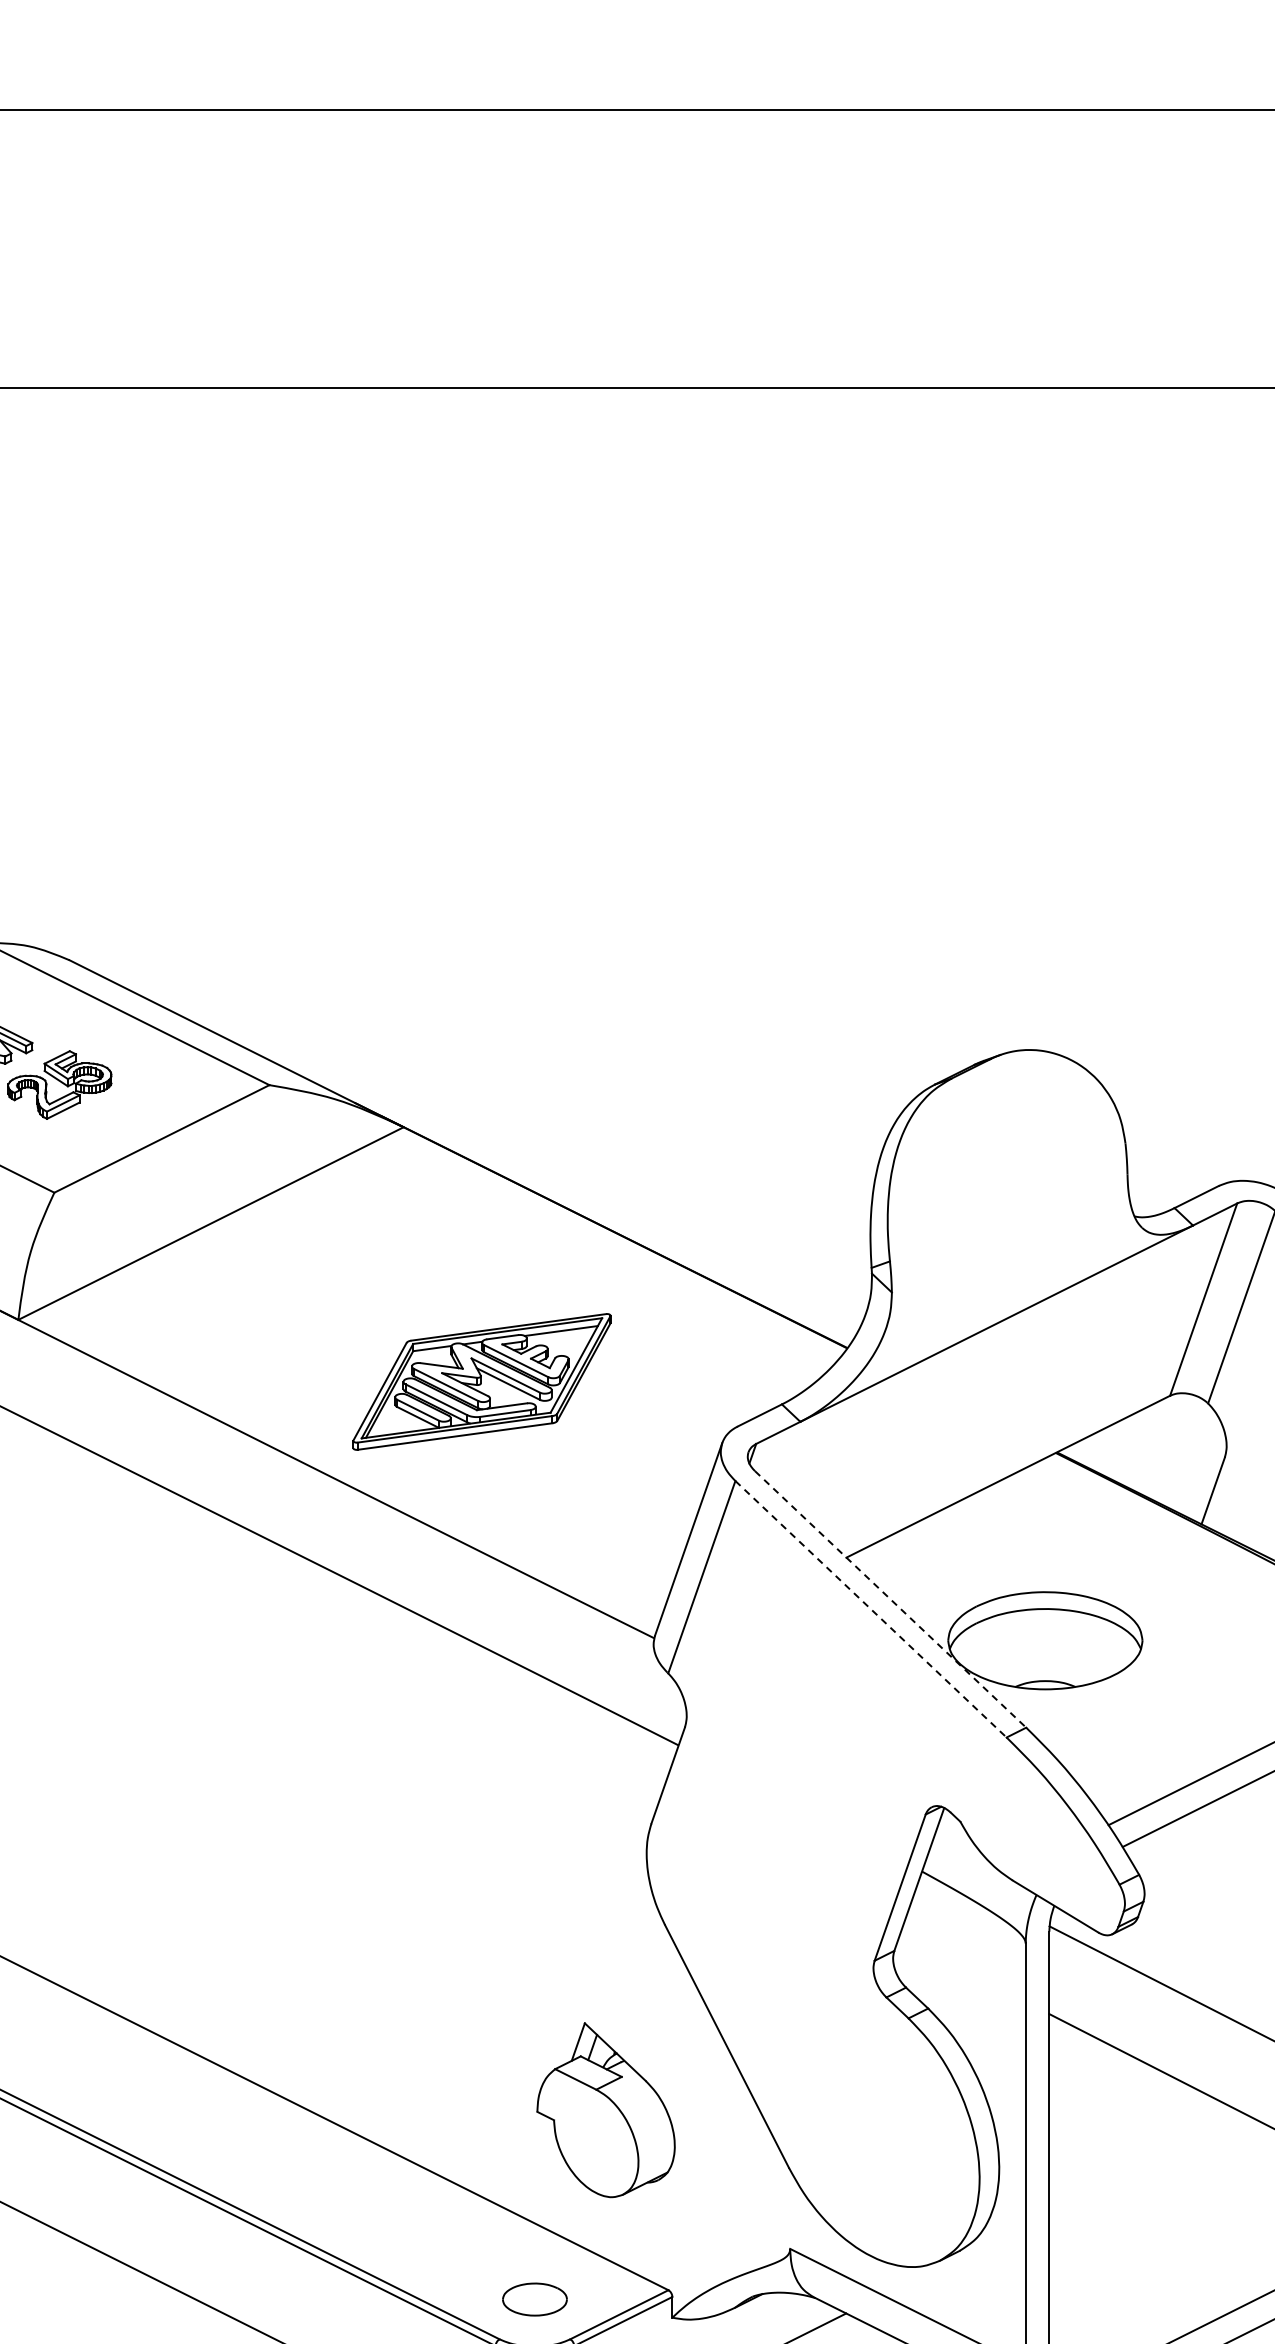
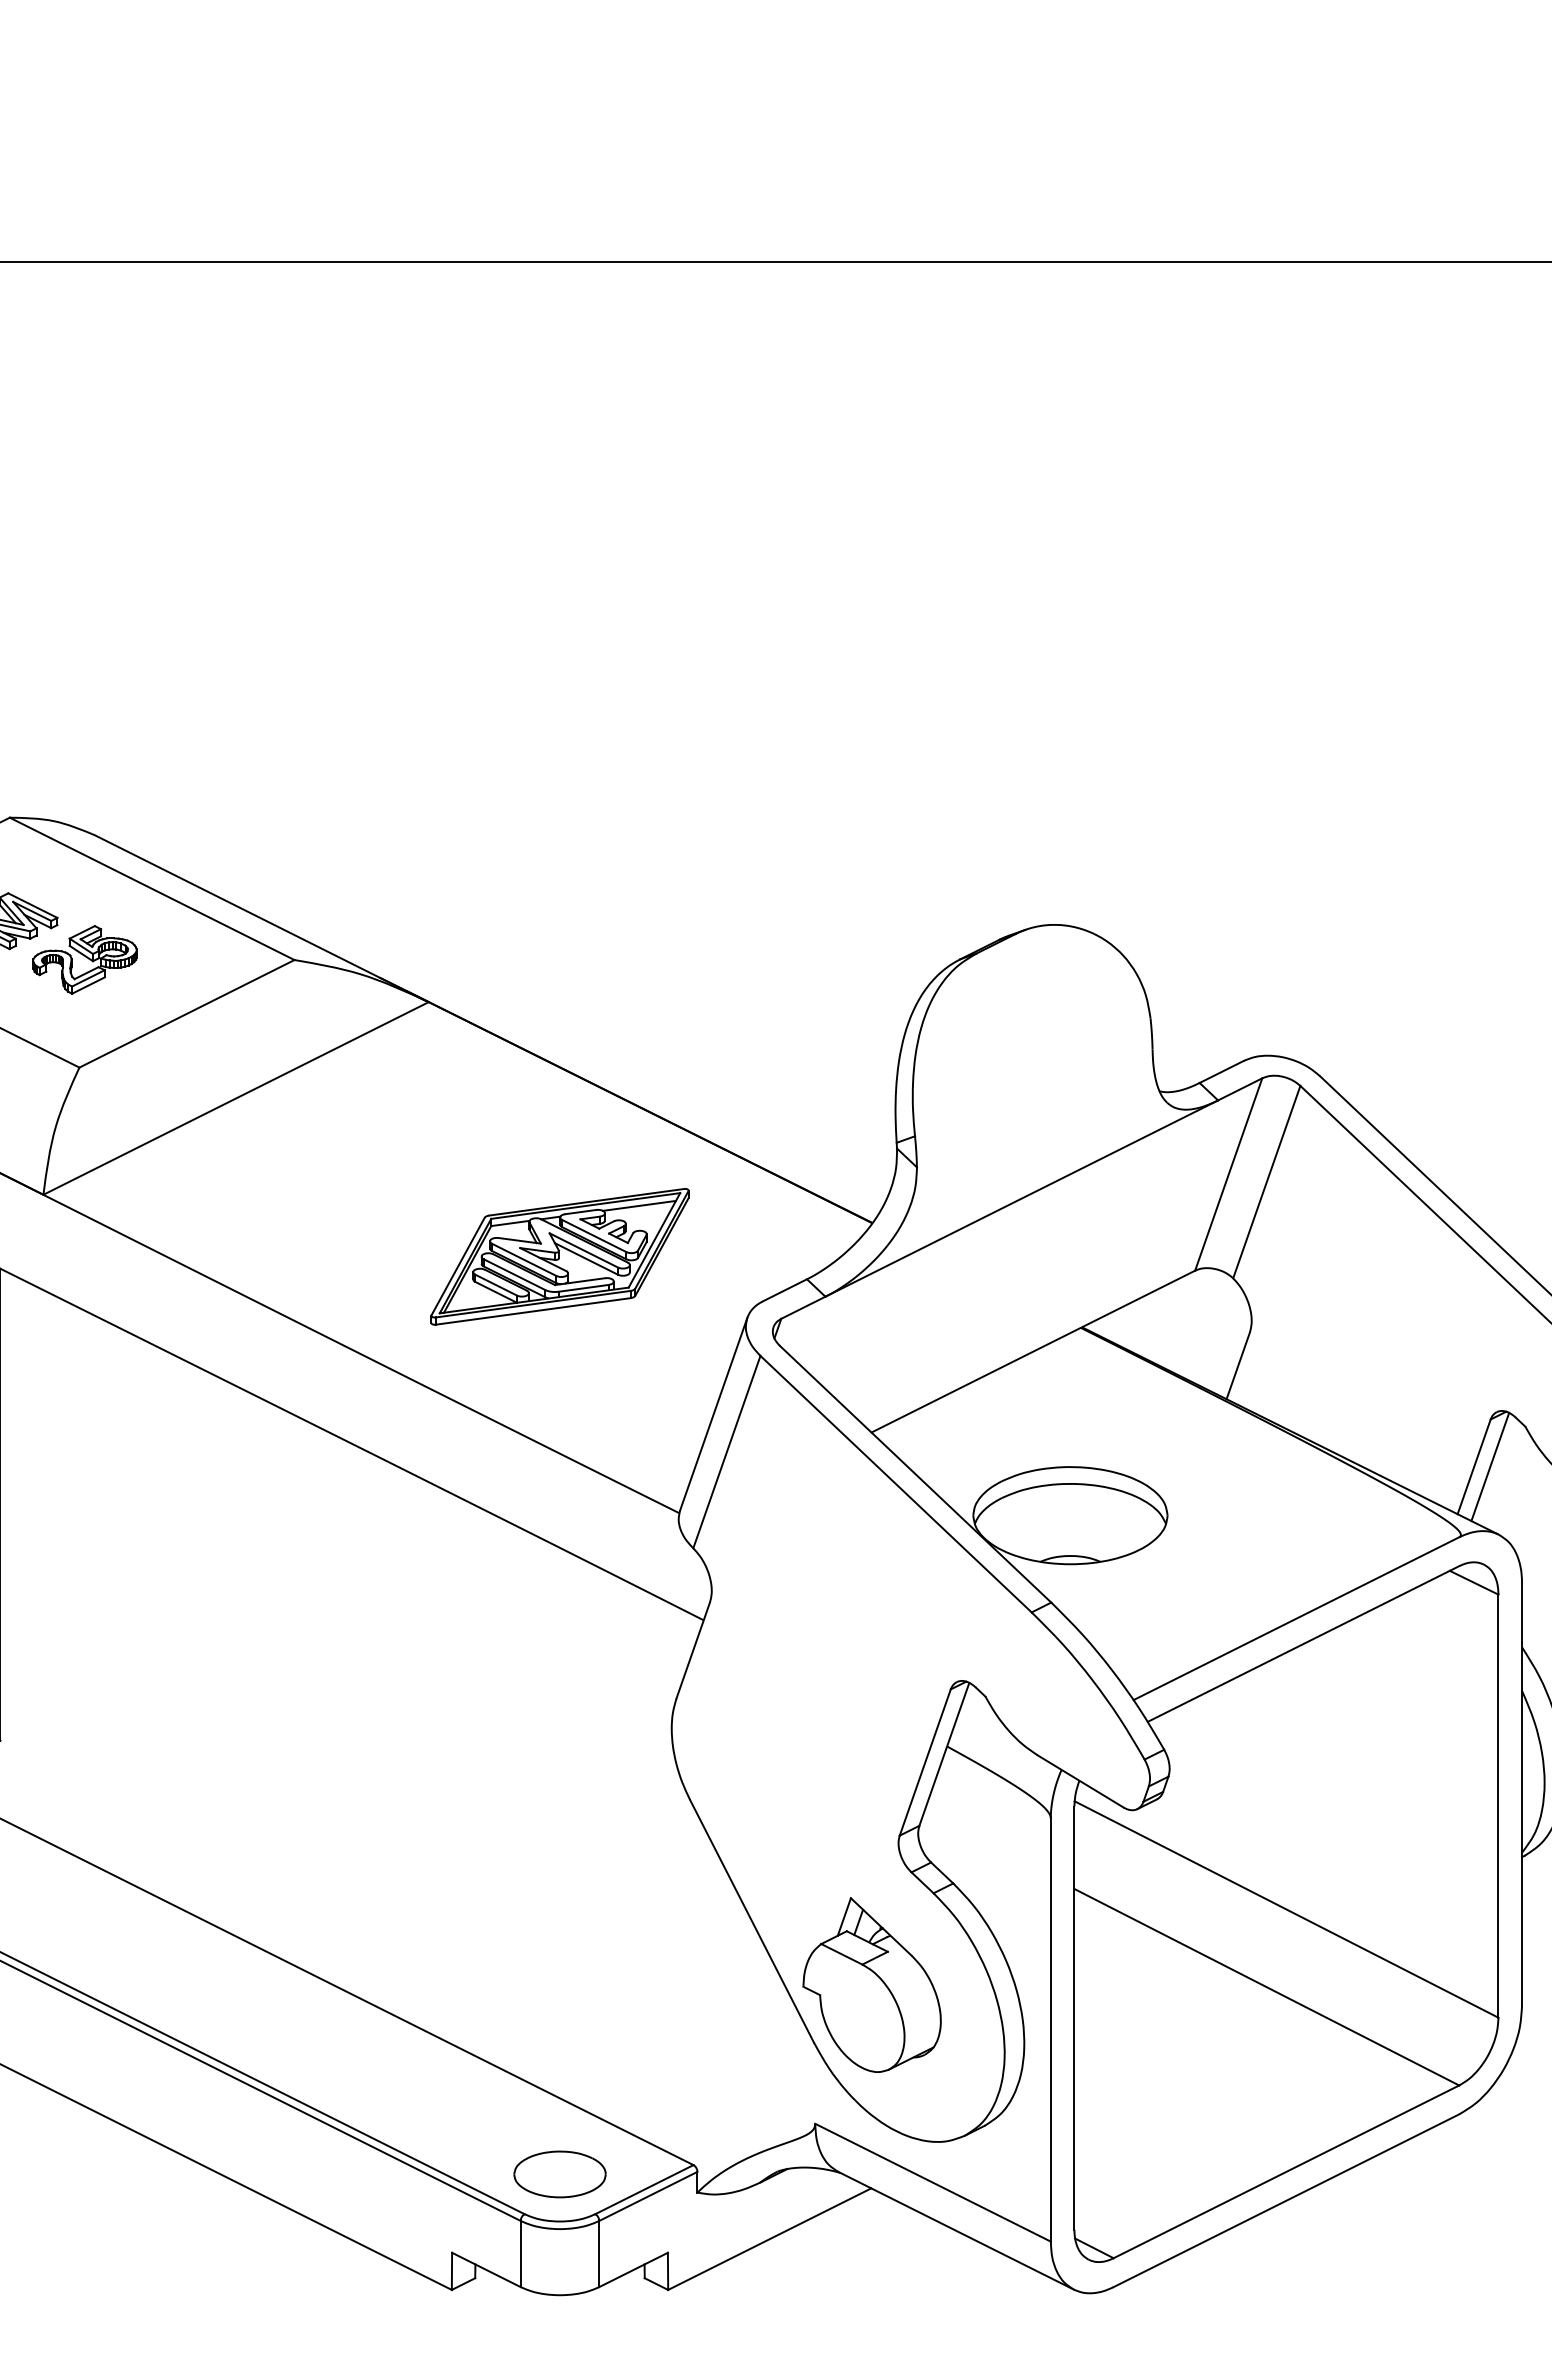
part: (481, 1381) -> (559, 1256), moved
line: (890, 1599) -> (915, 1474), dashed -> solid
line: (871, 1609) -> (896, 1484), dashed -> solid
part: (605, 2109) -> (871, 1984), moved
part: (534, 2299) -> (559, 2174), size x1.43

